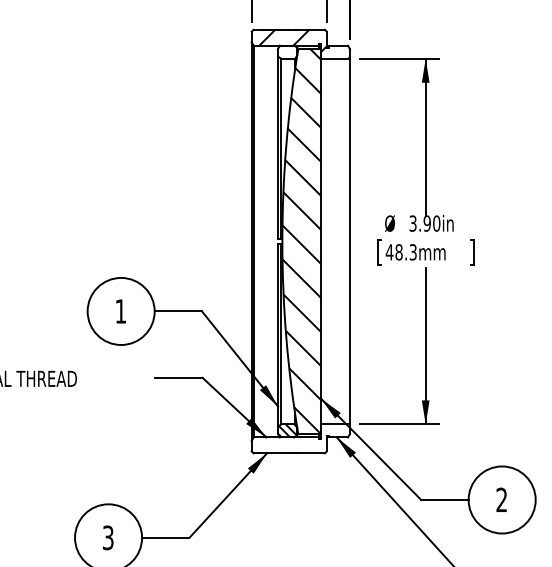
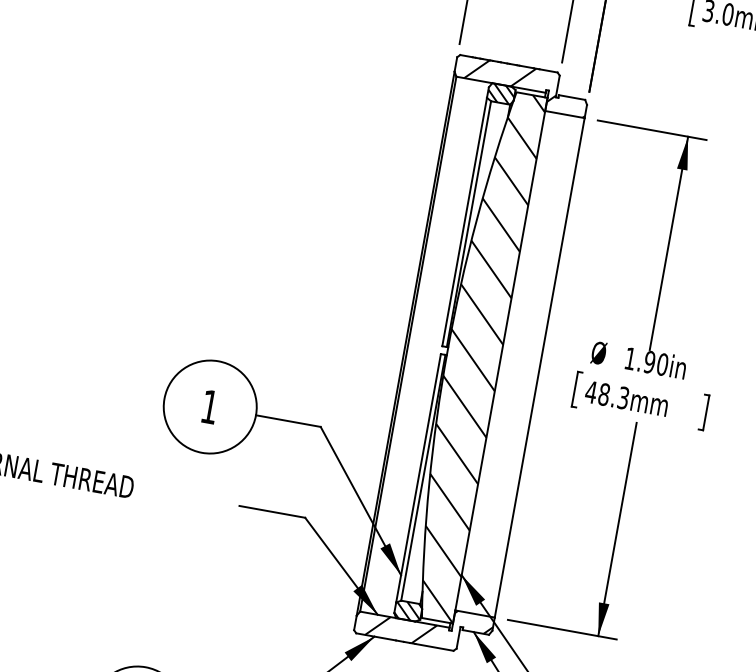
hatch: (287, 51) -> (501, 92), added
text: (412, 223) -> (629, 358), 3.90in -> 1.90in
hatch: (304, 438) -> (429, 625), added

